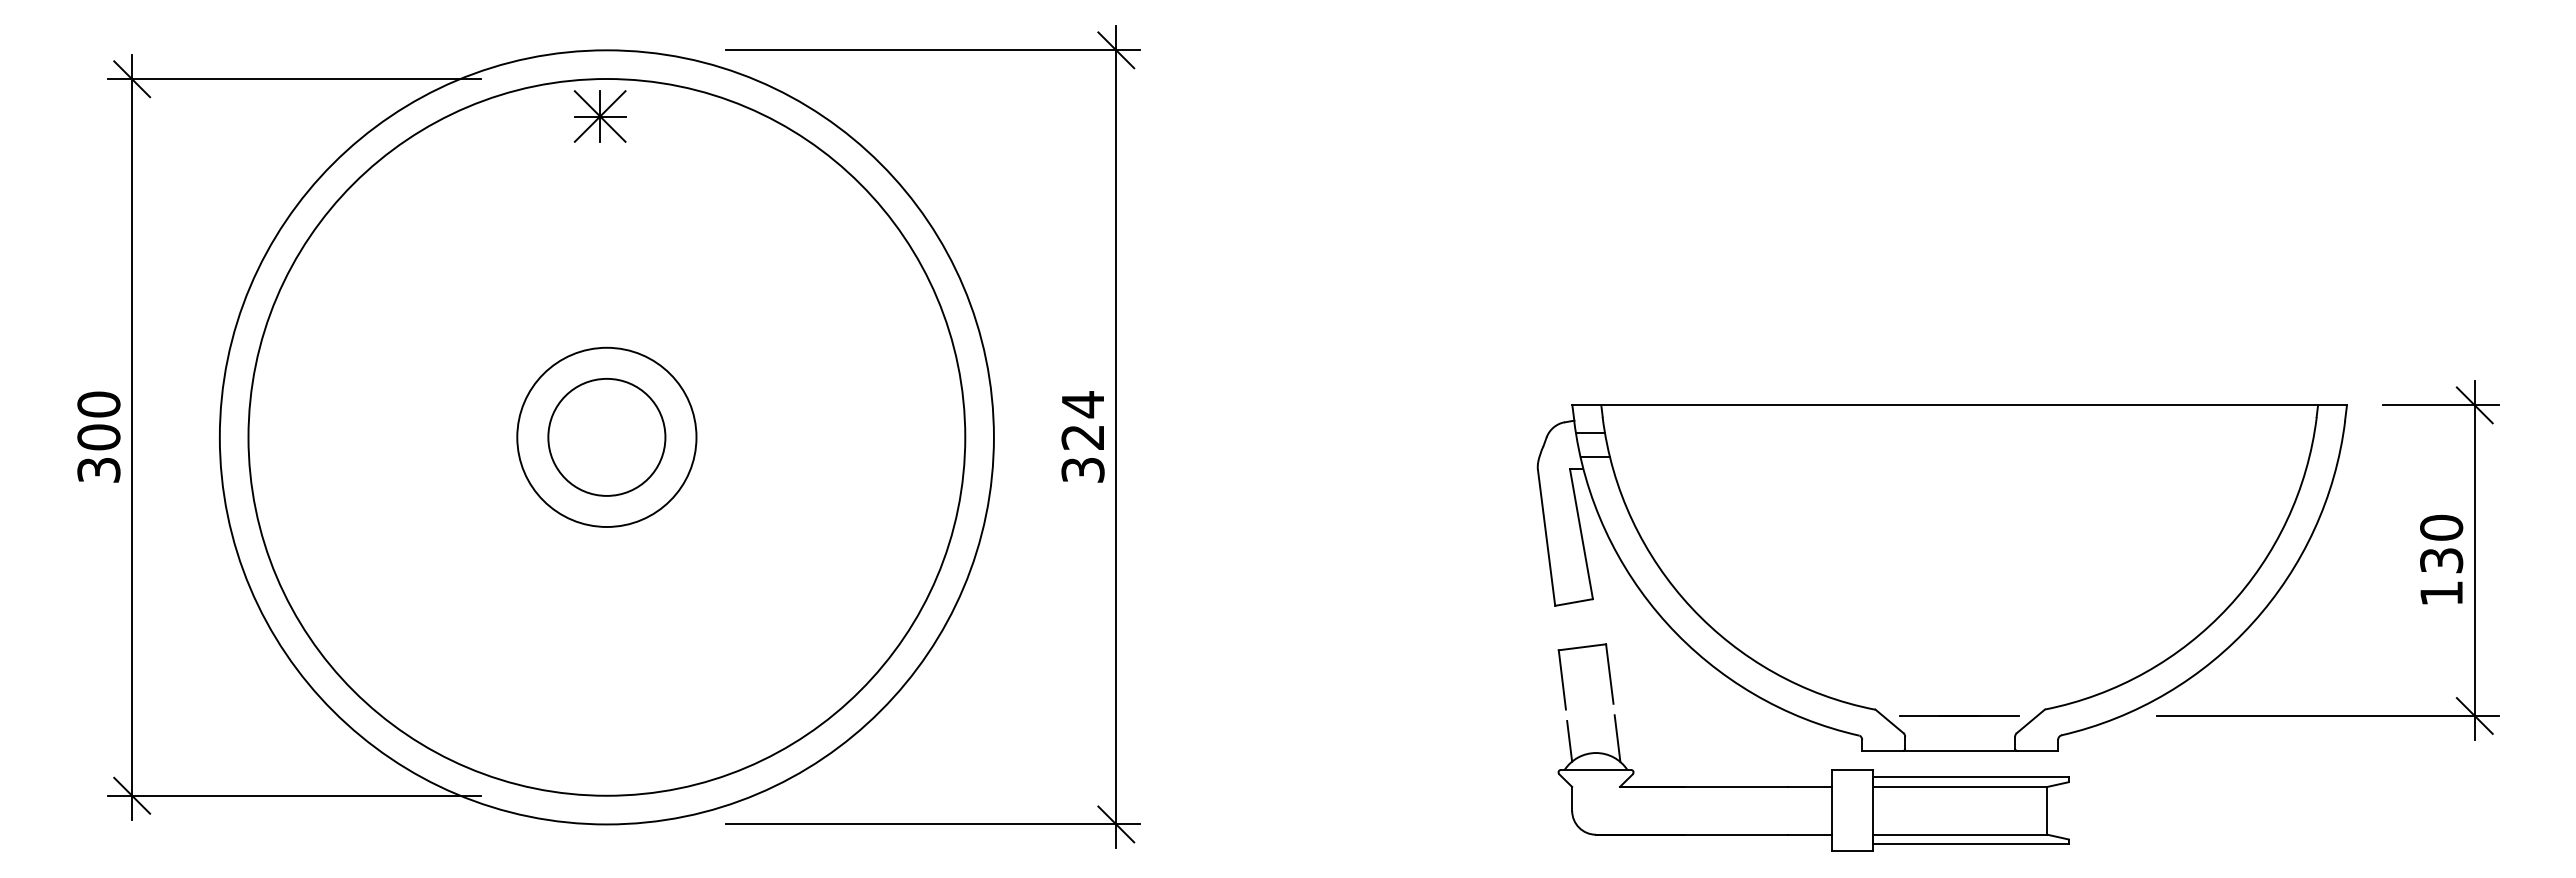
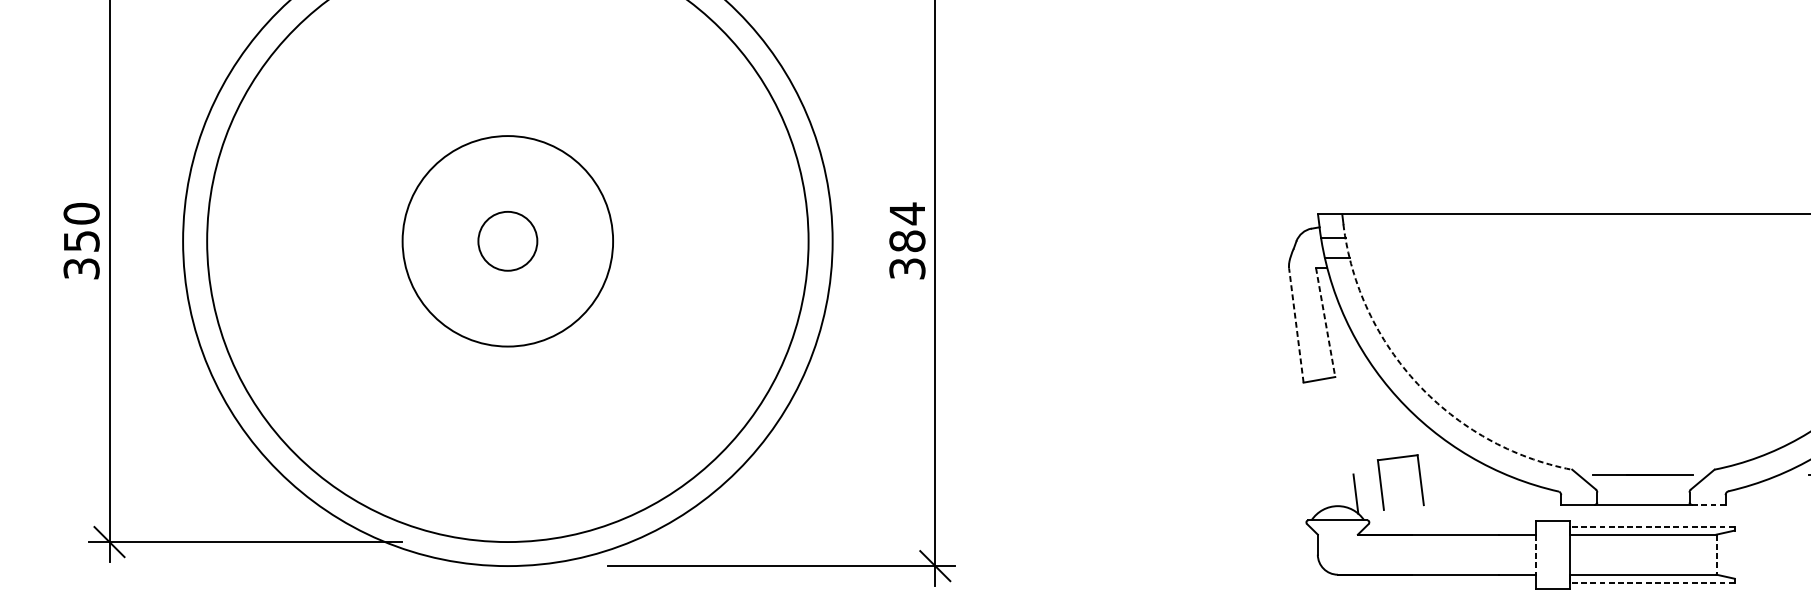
circle: (606, 436) -> (507, 240), size x0.6
circle: (606, 436) -> (507, 240), size x1.4
text: (98, 437) -> (81, 241), 300 -> 350
text: (1082, 437) -> (906, 241), 324 -> 384
line: (1581, 534) -> (1325, 322), solid -> dashed
line: (1546, 537) -> (1296, 325), solid -> dashed
arc: (1691, 607) -> (1417, 384), solid -> dashed
part: (1563, 678) -> (1381, 483), moved
line: (1569, 741) -> (1315, 496), removed
line: (2037, 751) -> (1708, 504), solid -> dashed
line: (1970, 777) -> (1652, 526), solid -> dashed
line: (1832, 810) -> (1536, 554), solid -> dashed
line: (2047, 810) -> (1716, 554), solid -> dashed
line: (1970, 844) -> (1652, 582), solid -> dashed

